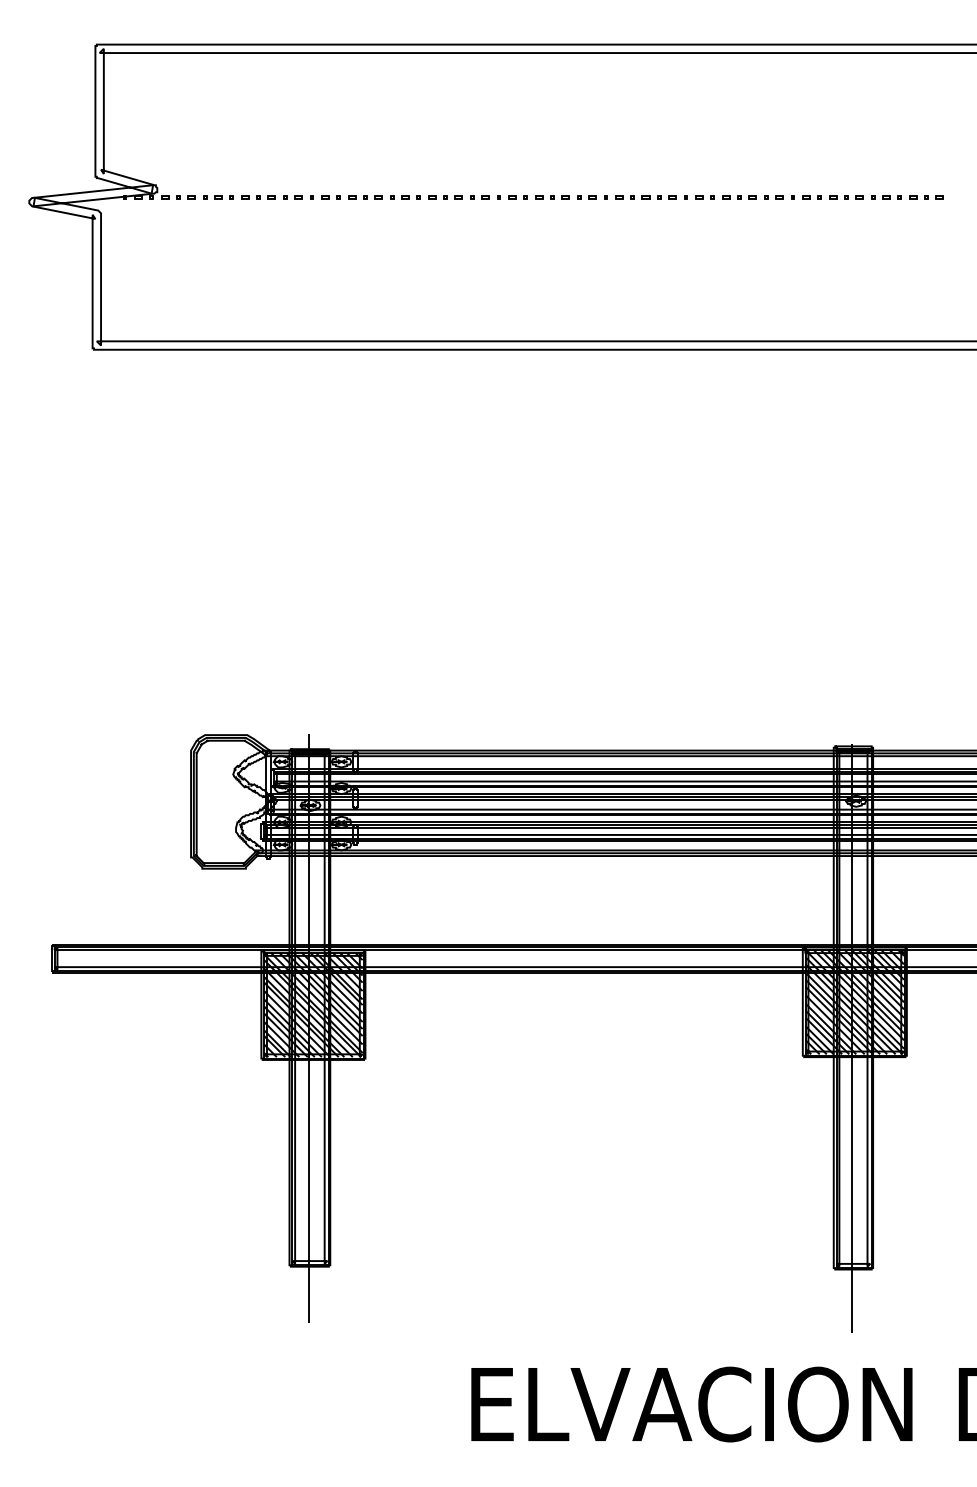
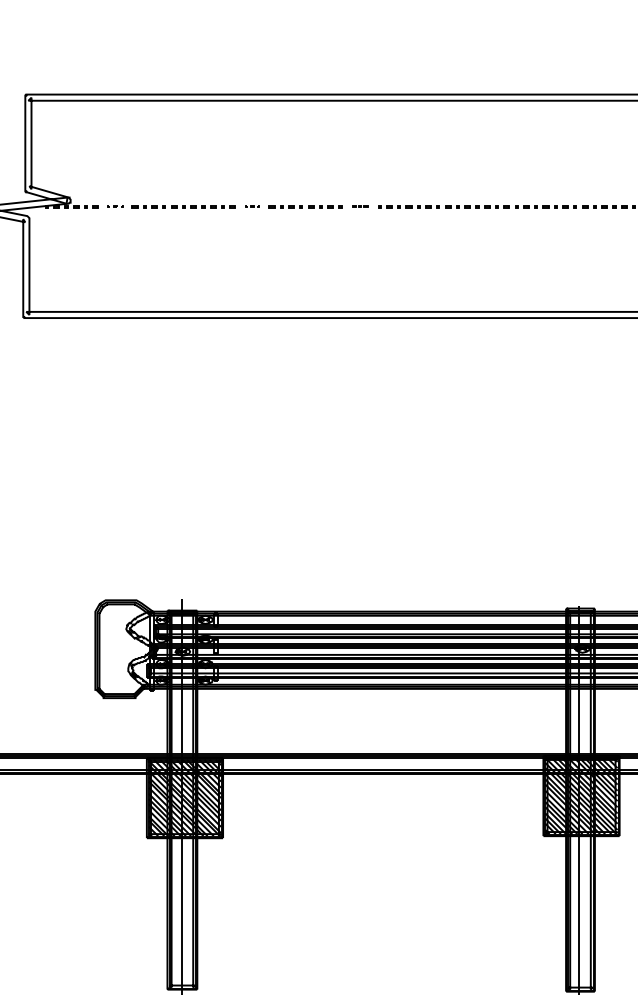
part: (218, 197) -> (115, 206), size x0.7
part: (405, 197) -> (252, 206), size x0.6
part: (552, 197) -> (360, 206), size x0.6

